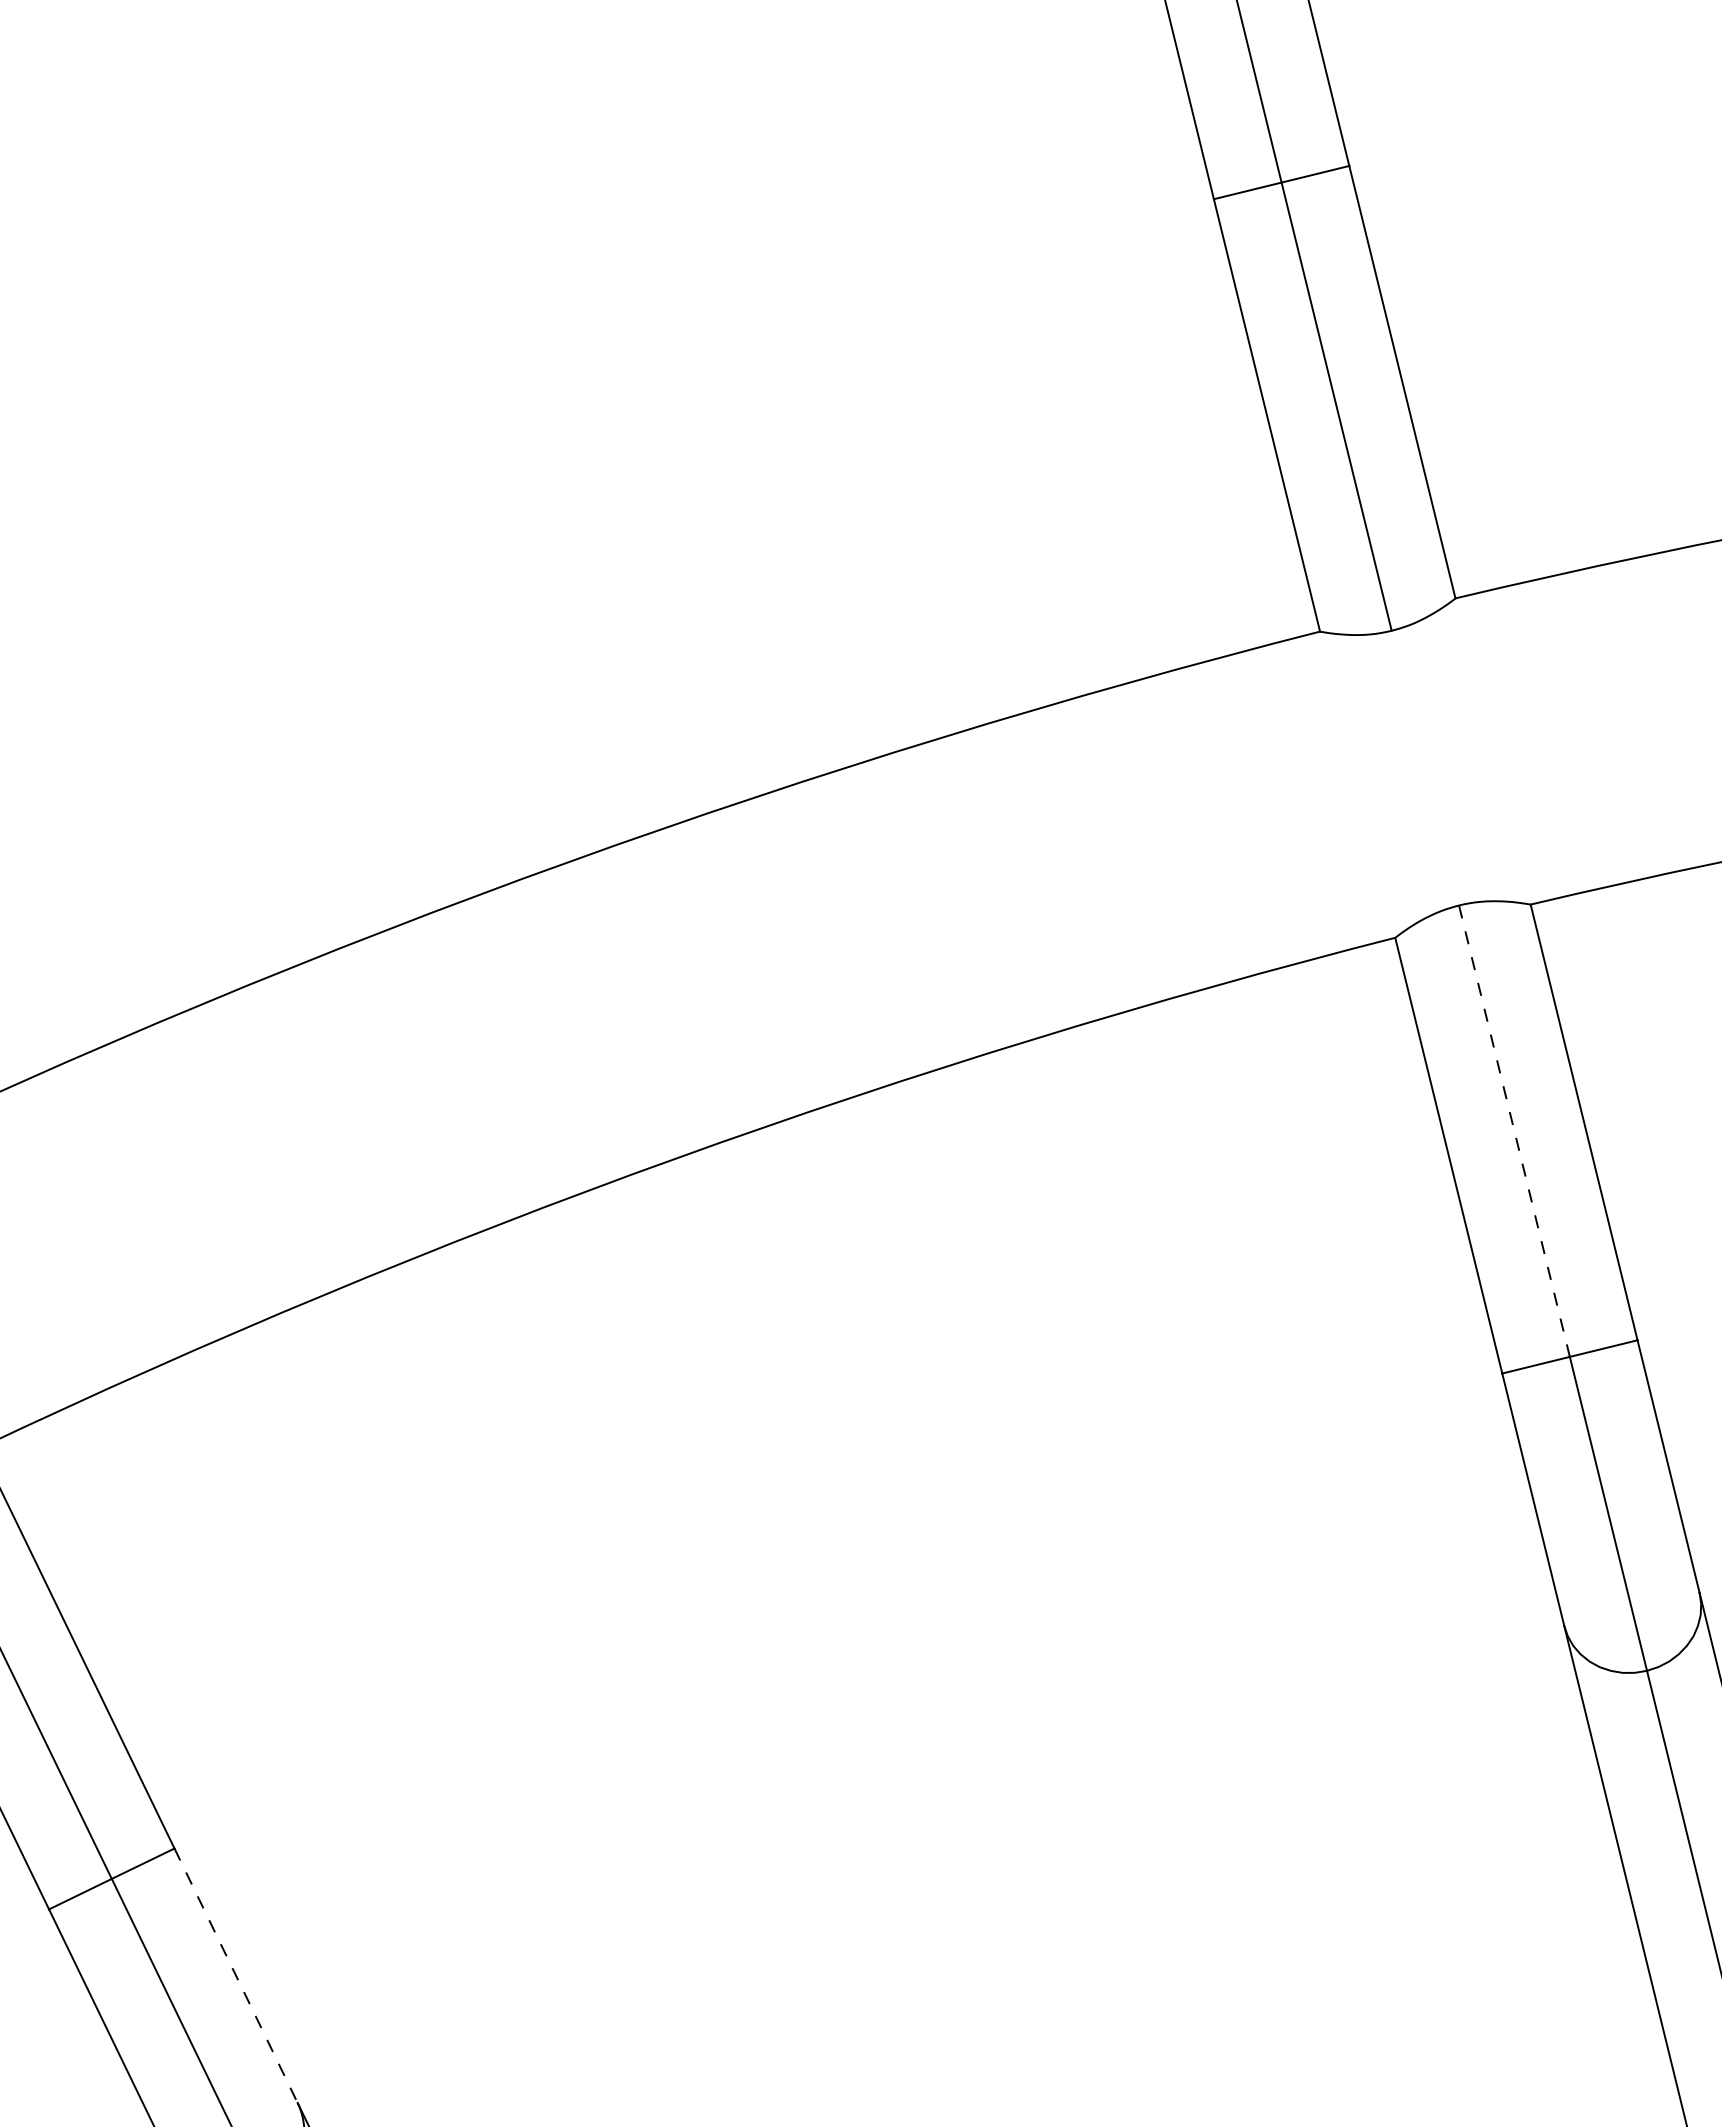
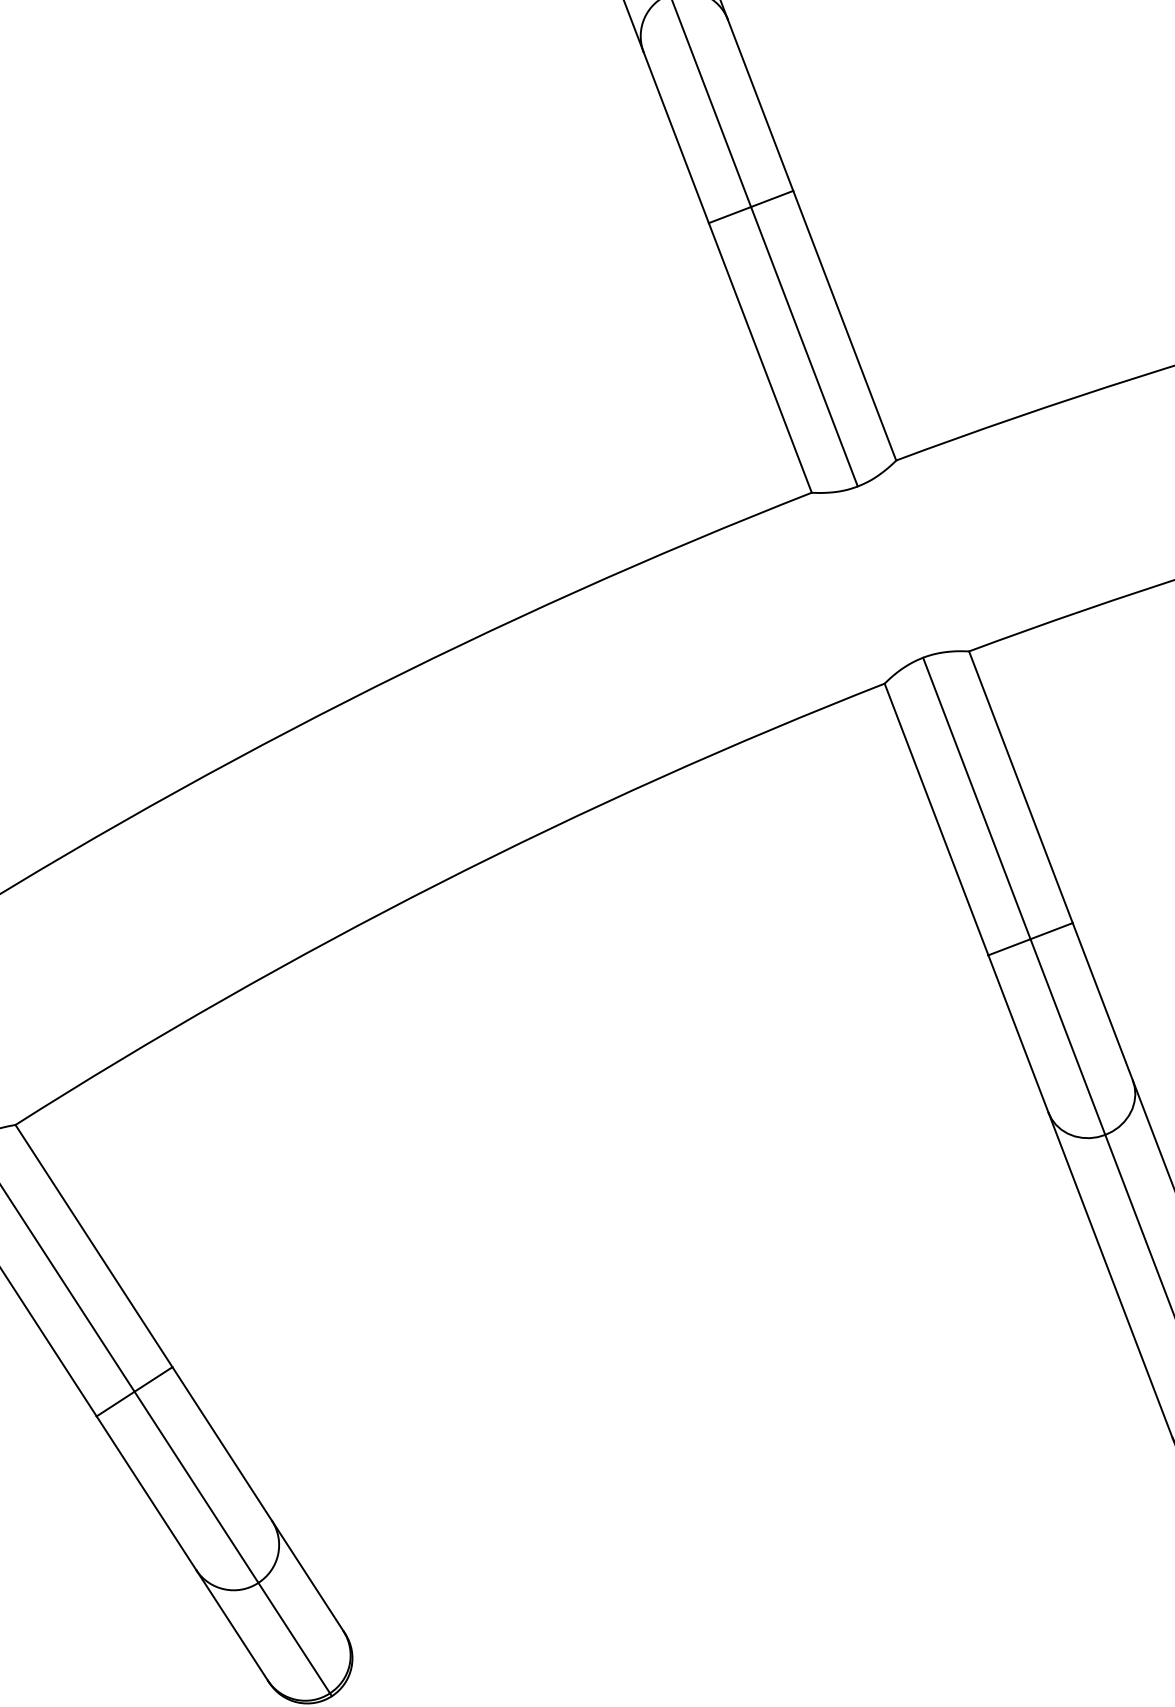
line: (1513, 1131) -> (976, 798), dashed -> solid
line: (236, 1976) -> (222, 1444), dashed -> solid

